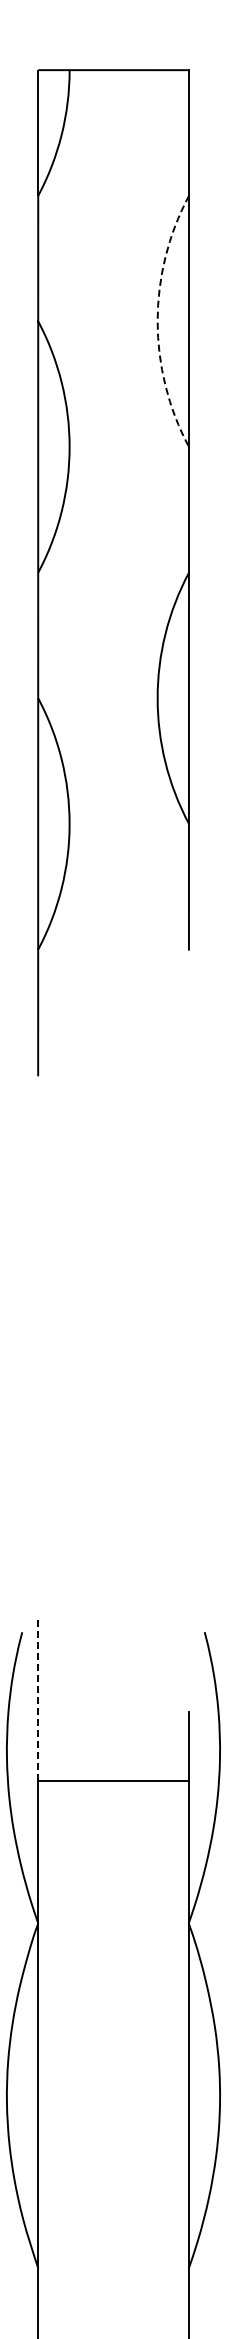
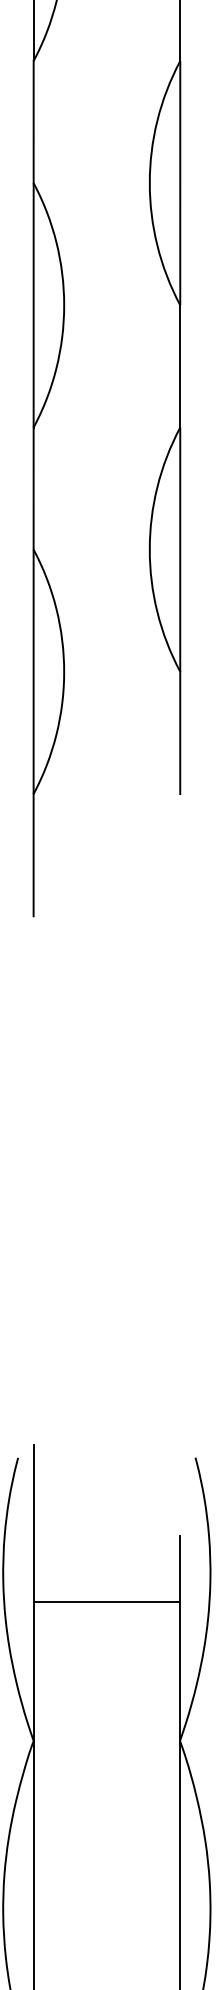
arc: (157, 321) -> (149, 183), dashed -> solid
line: (38, 1699) -> (33, 1523), dashed -> solid

